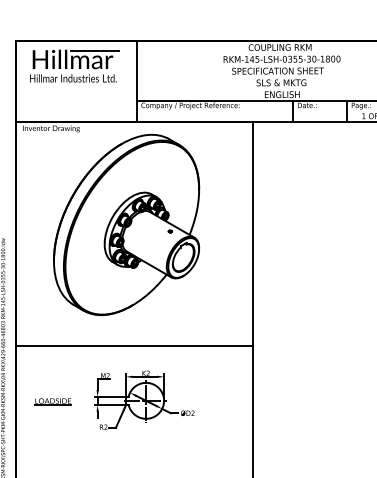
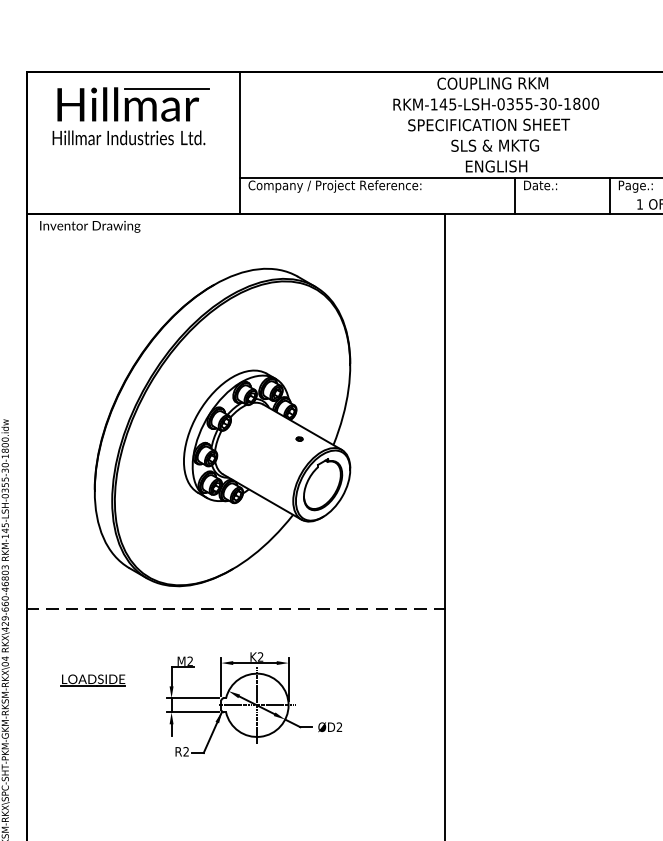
part: (126, 224) -> (222, 426), moved
line: (134, 346) -> (236, 609), solid -> dashed
part: (52, 401) -> (92, 680), moved

